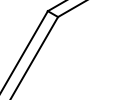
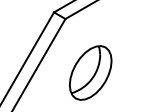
part: (80, 64) -> (90, 72), added

